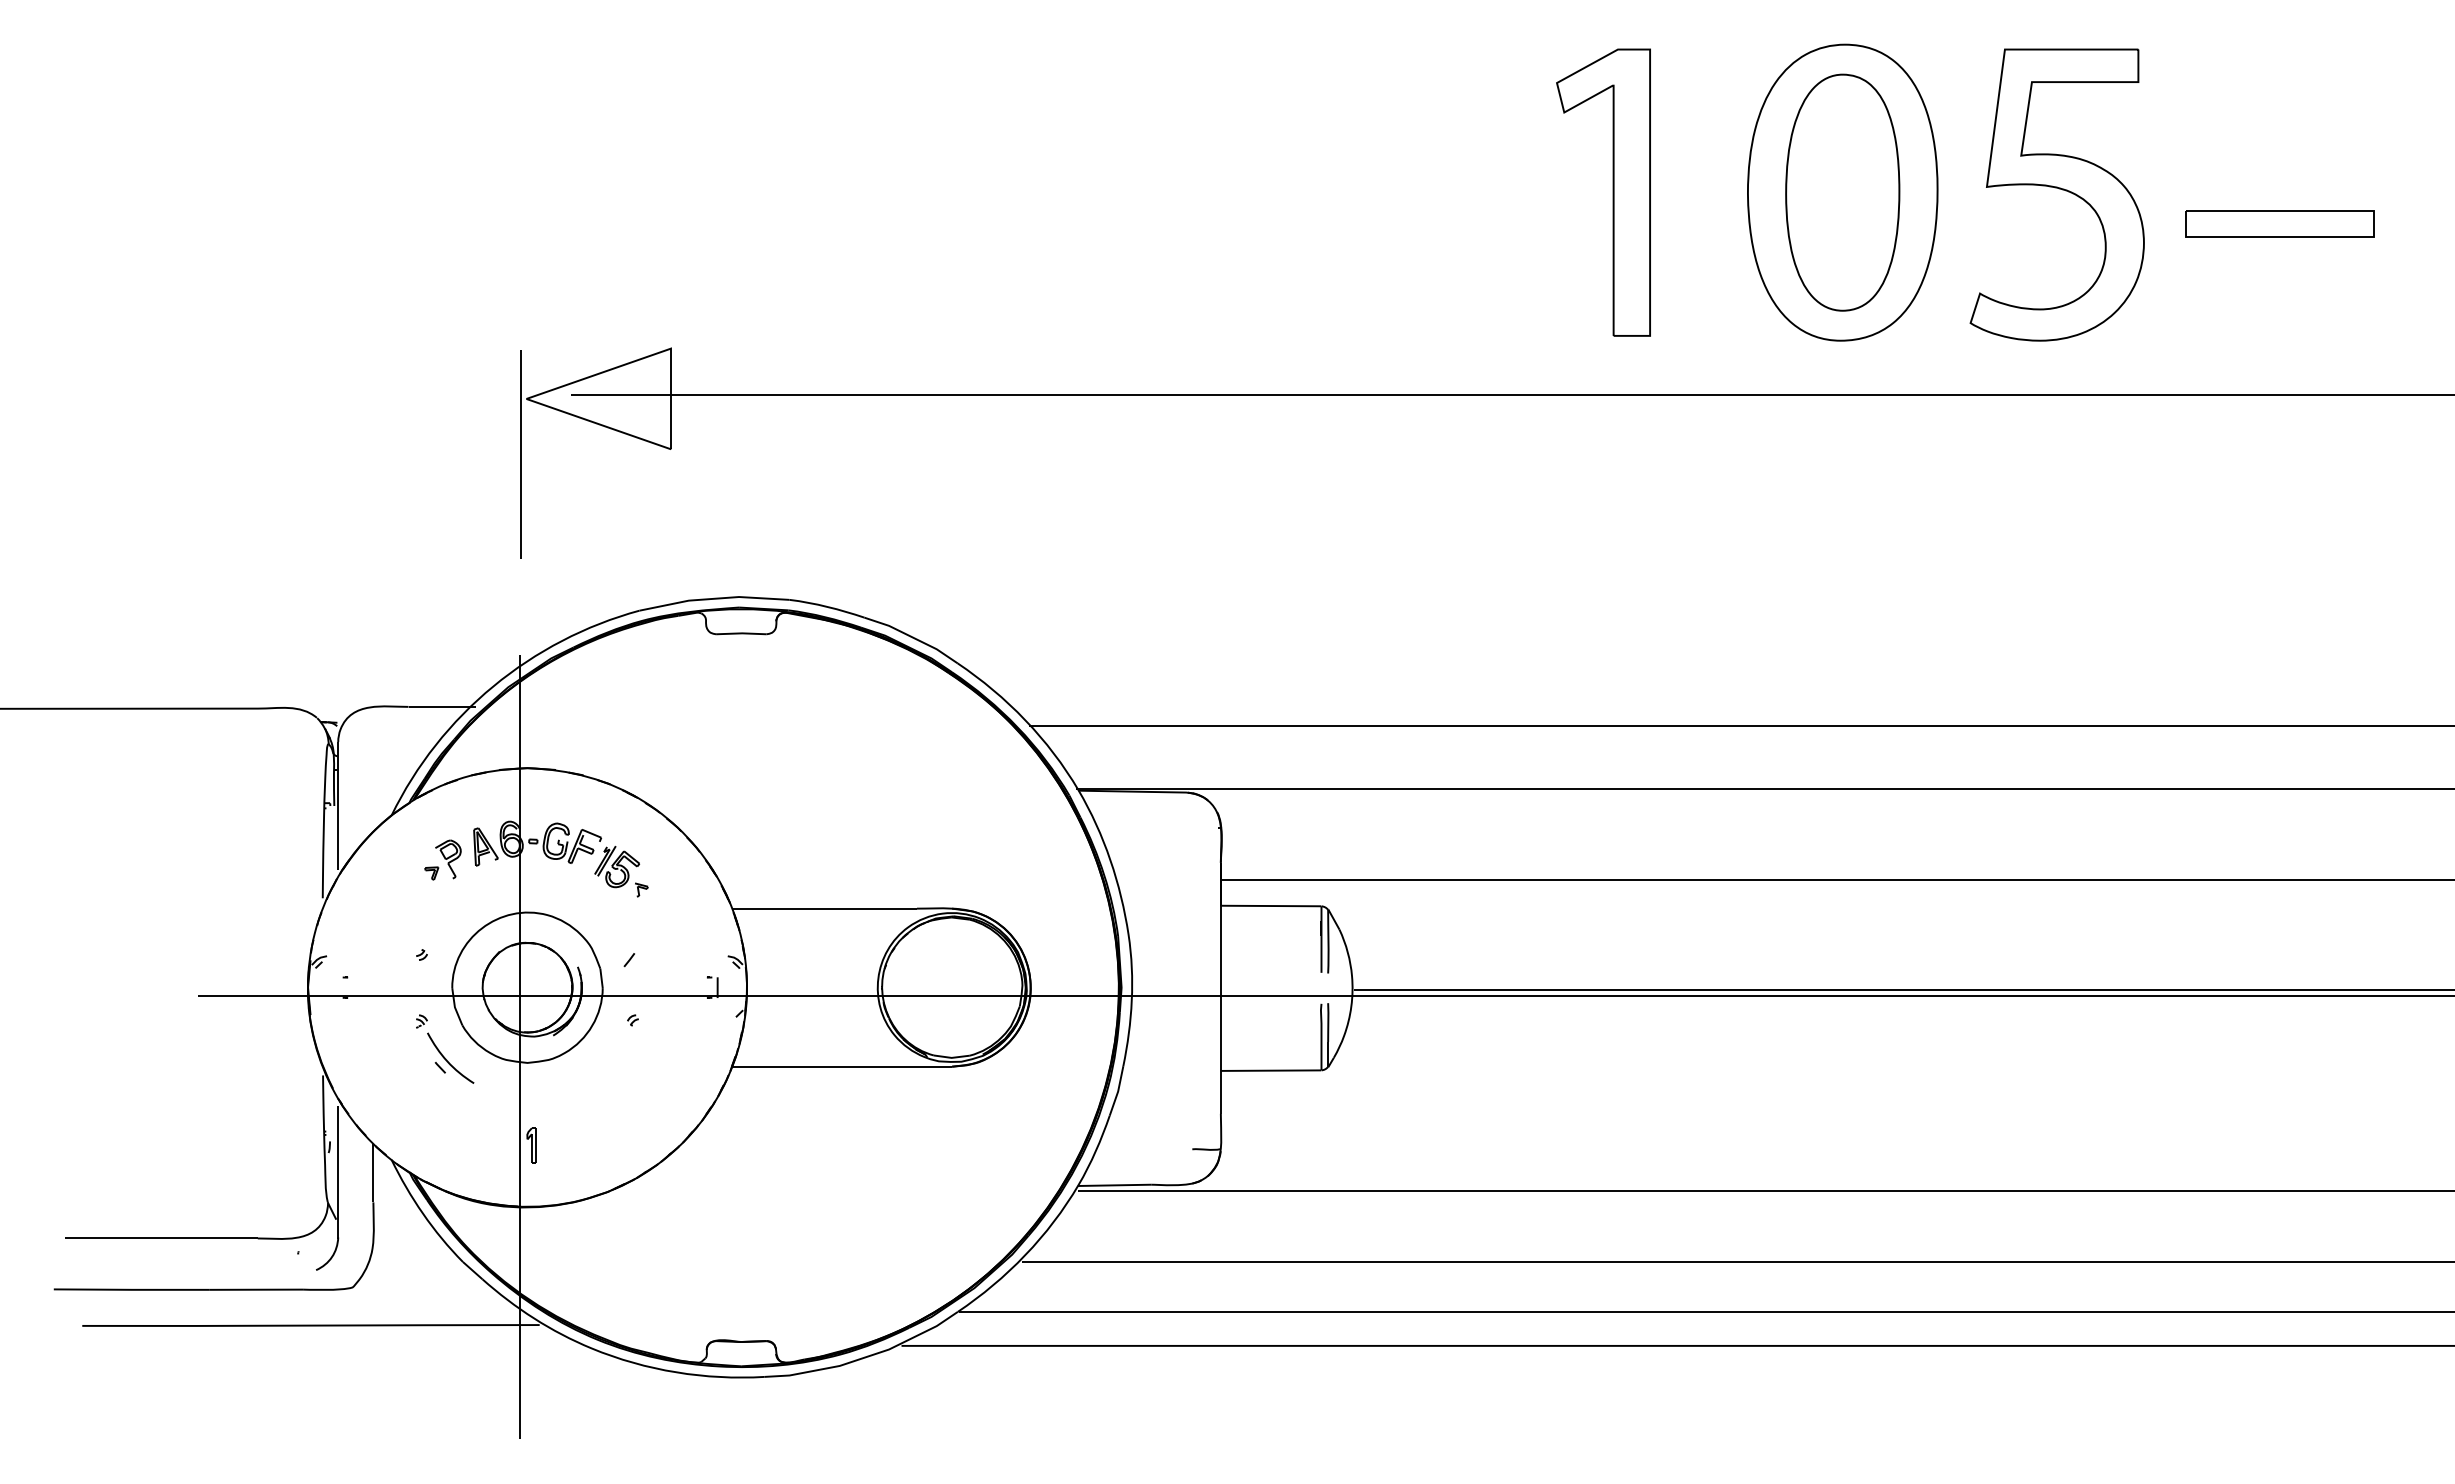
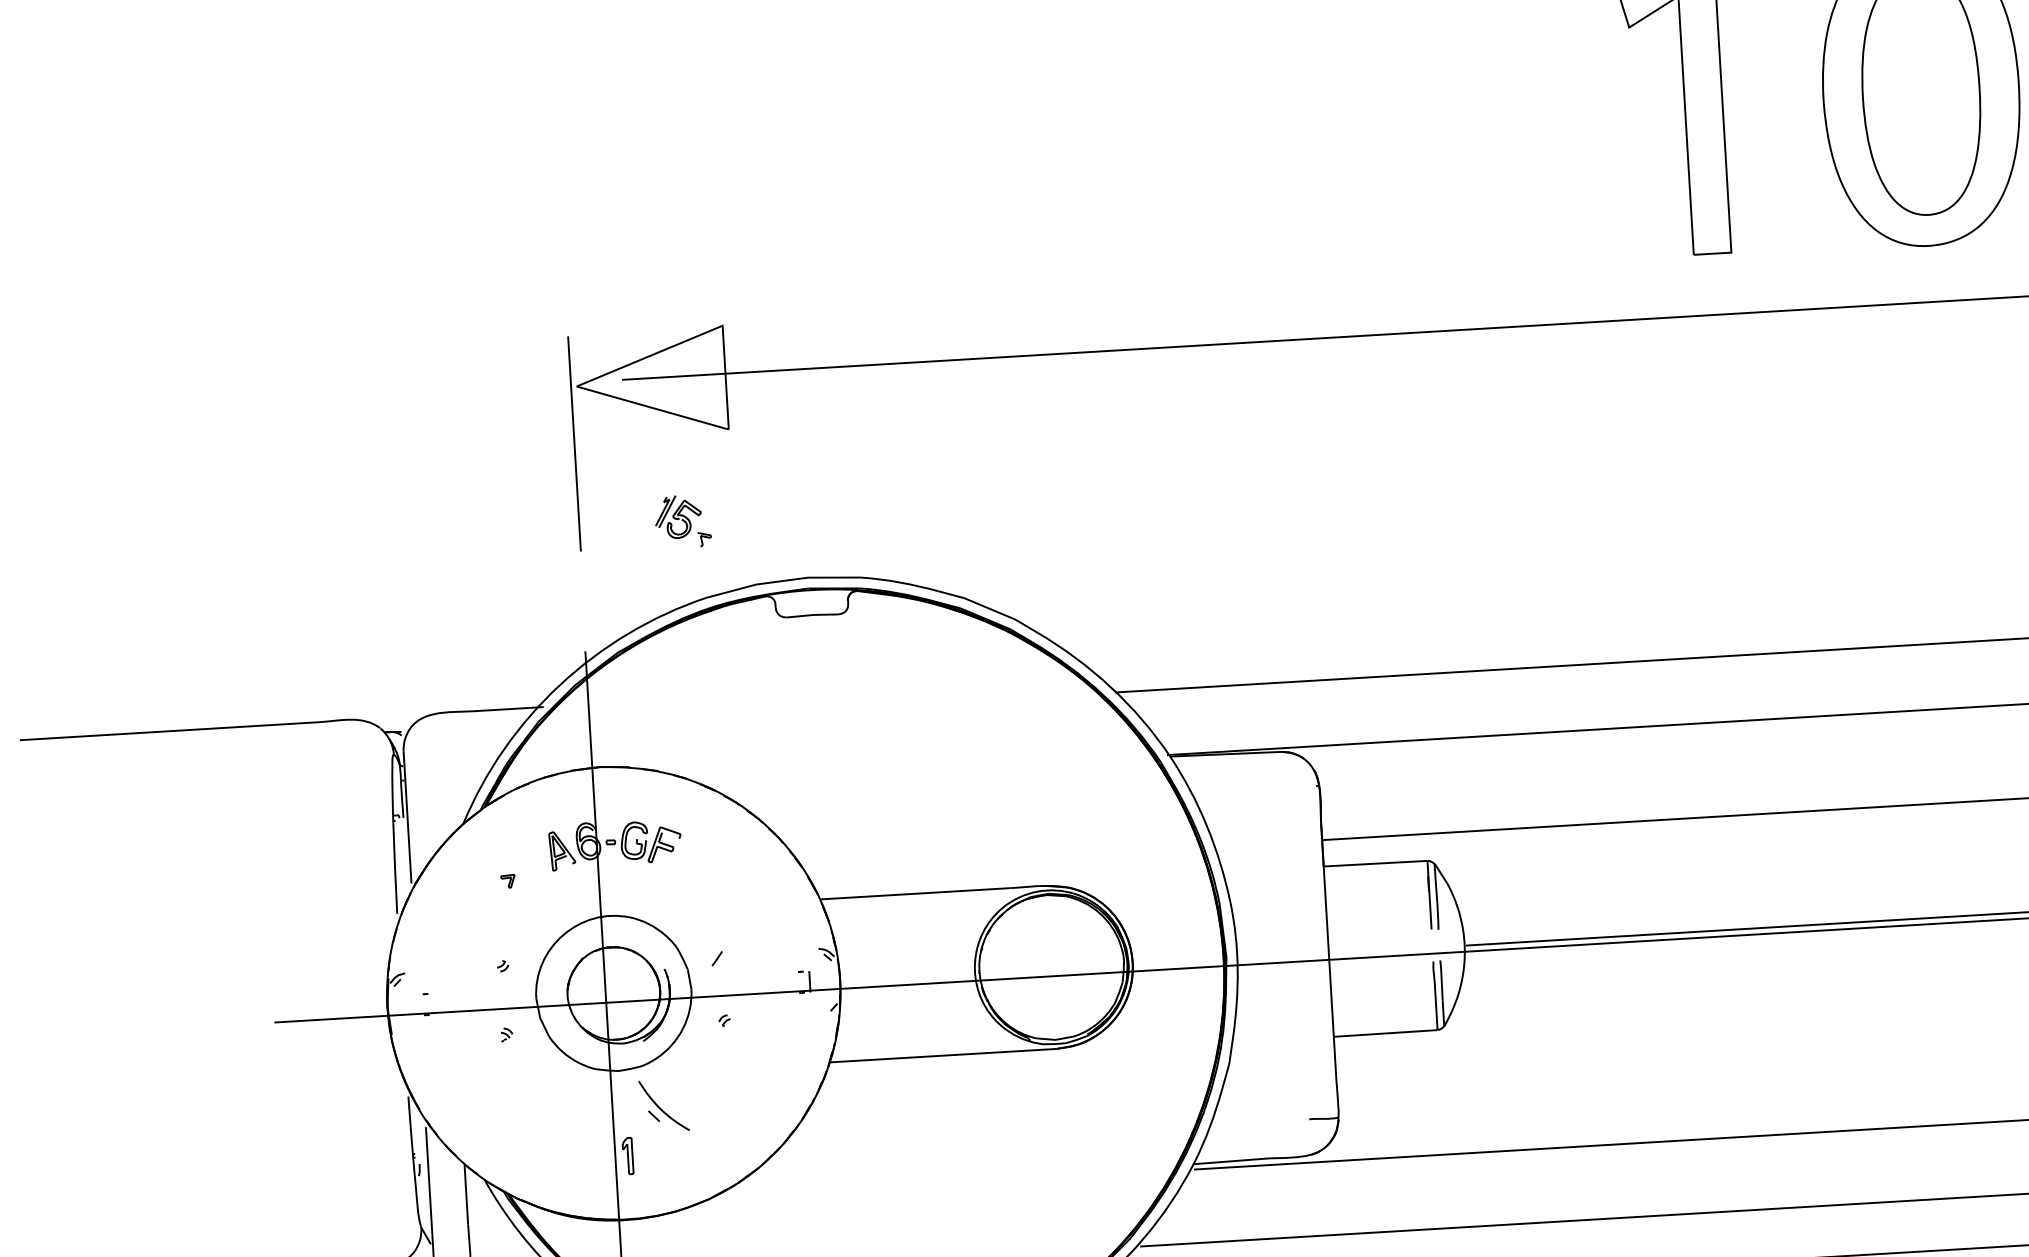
part: (448, 859) -> (524, 866), removed
part: (621, 871) -> (683, 521), moved
part: (450, 1057) -> (663, 1105), moved

